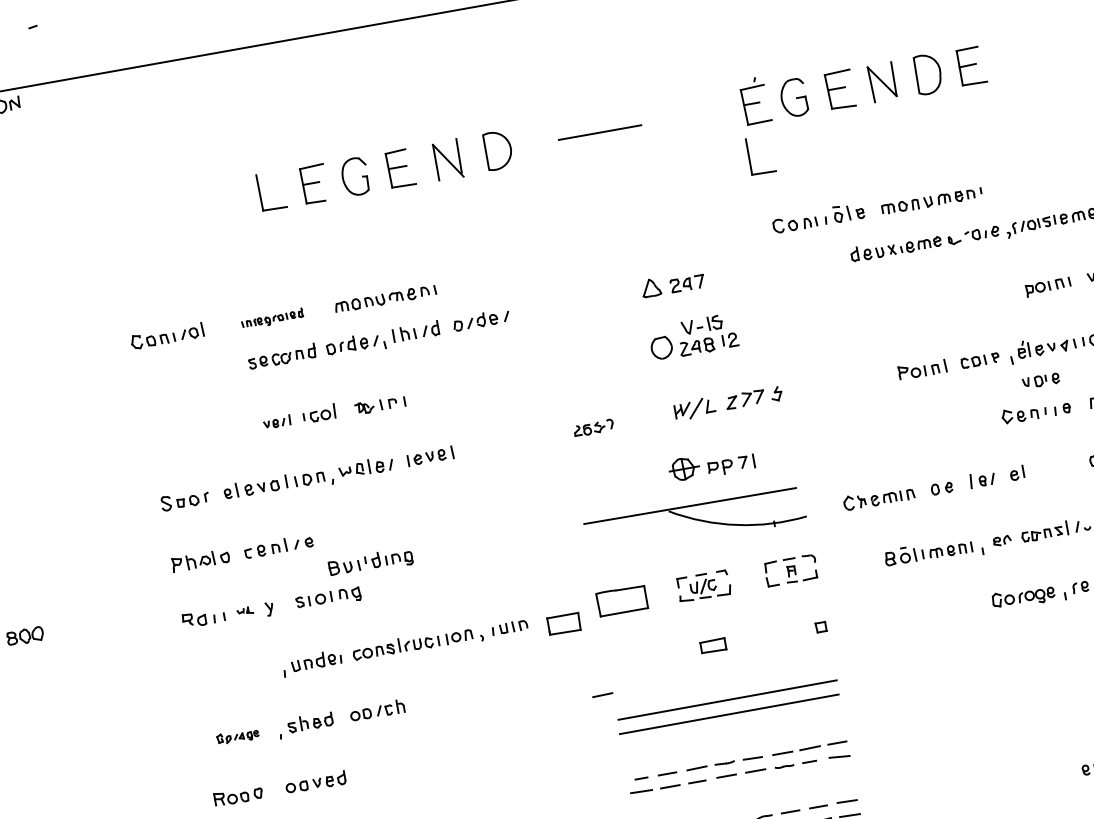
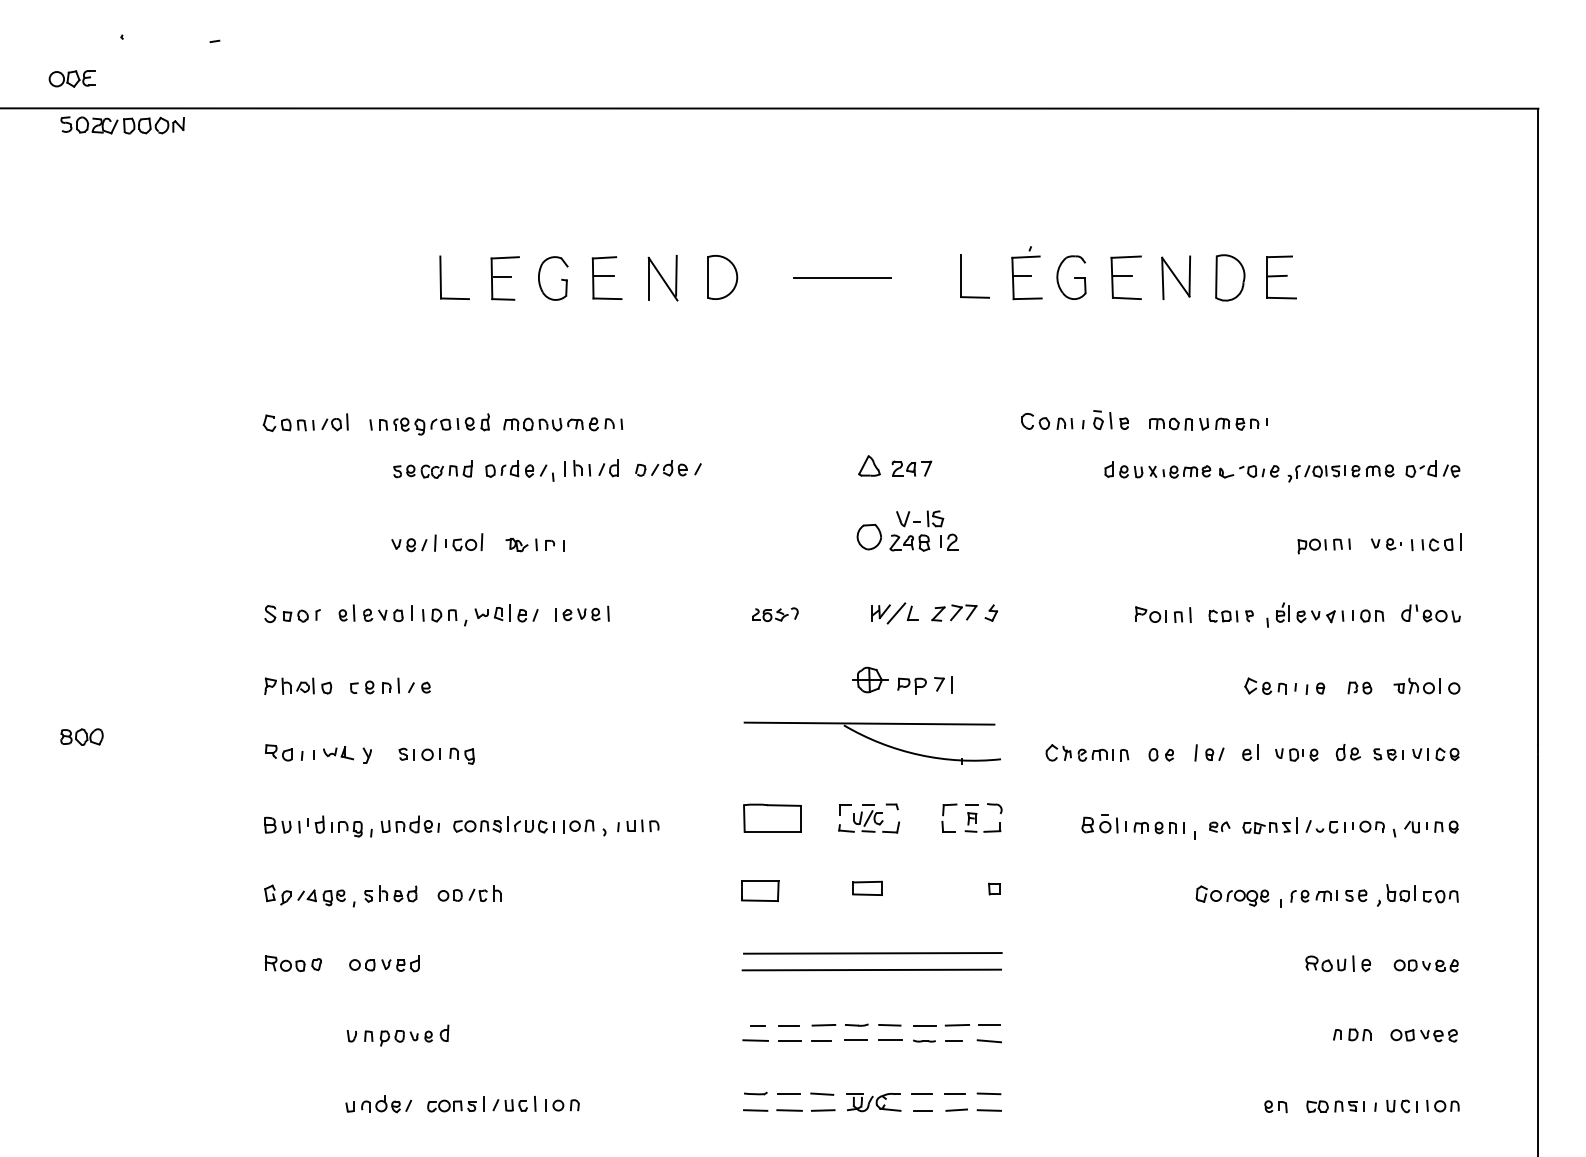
part: (749, 157) -> (961, 276), moved
part: (272, 319) -> (429, 424), size x1.67
part: (1040, 380) -> (1296, 754), moved
part: (276, 422) -> (413, 543), size x1.43
part: (370, 562) -> (313, 826), moved
part: (245, 611) -> (338, 753), size x1.67
part: (564, 624) -> (760, 891), moved
line: (602, 695) -> (730, 922), removed
part: (237, 736) -> (304, 895), size x1.67

